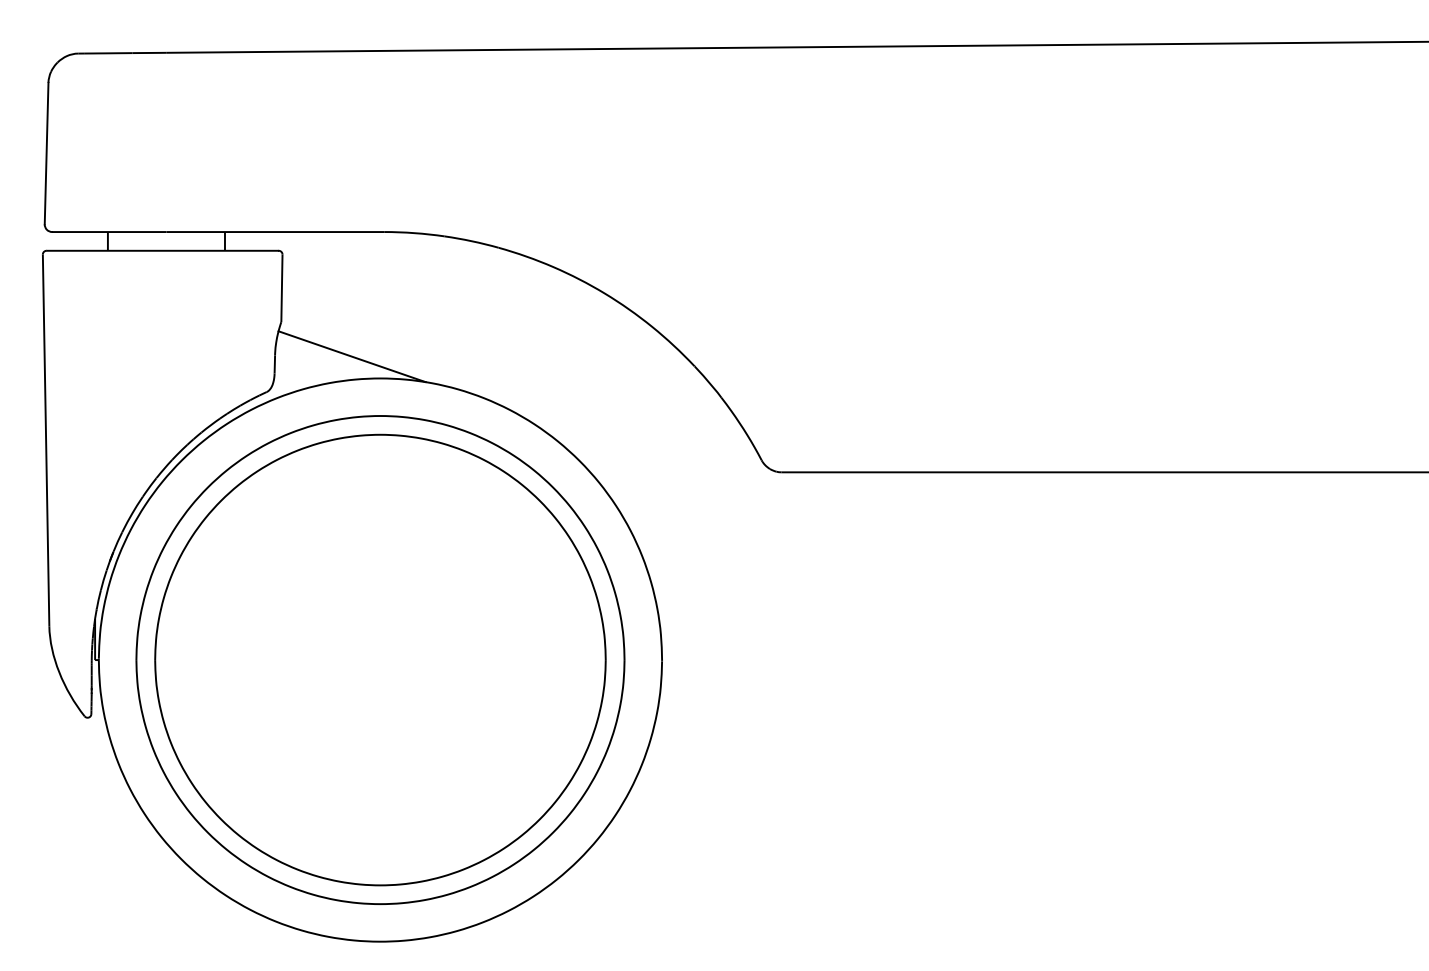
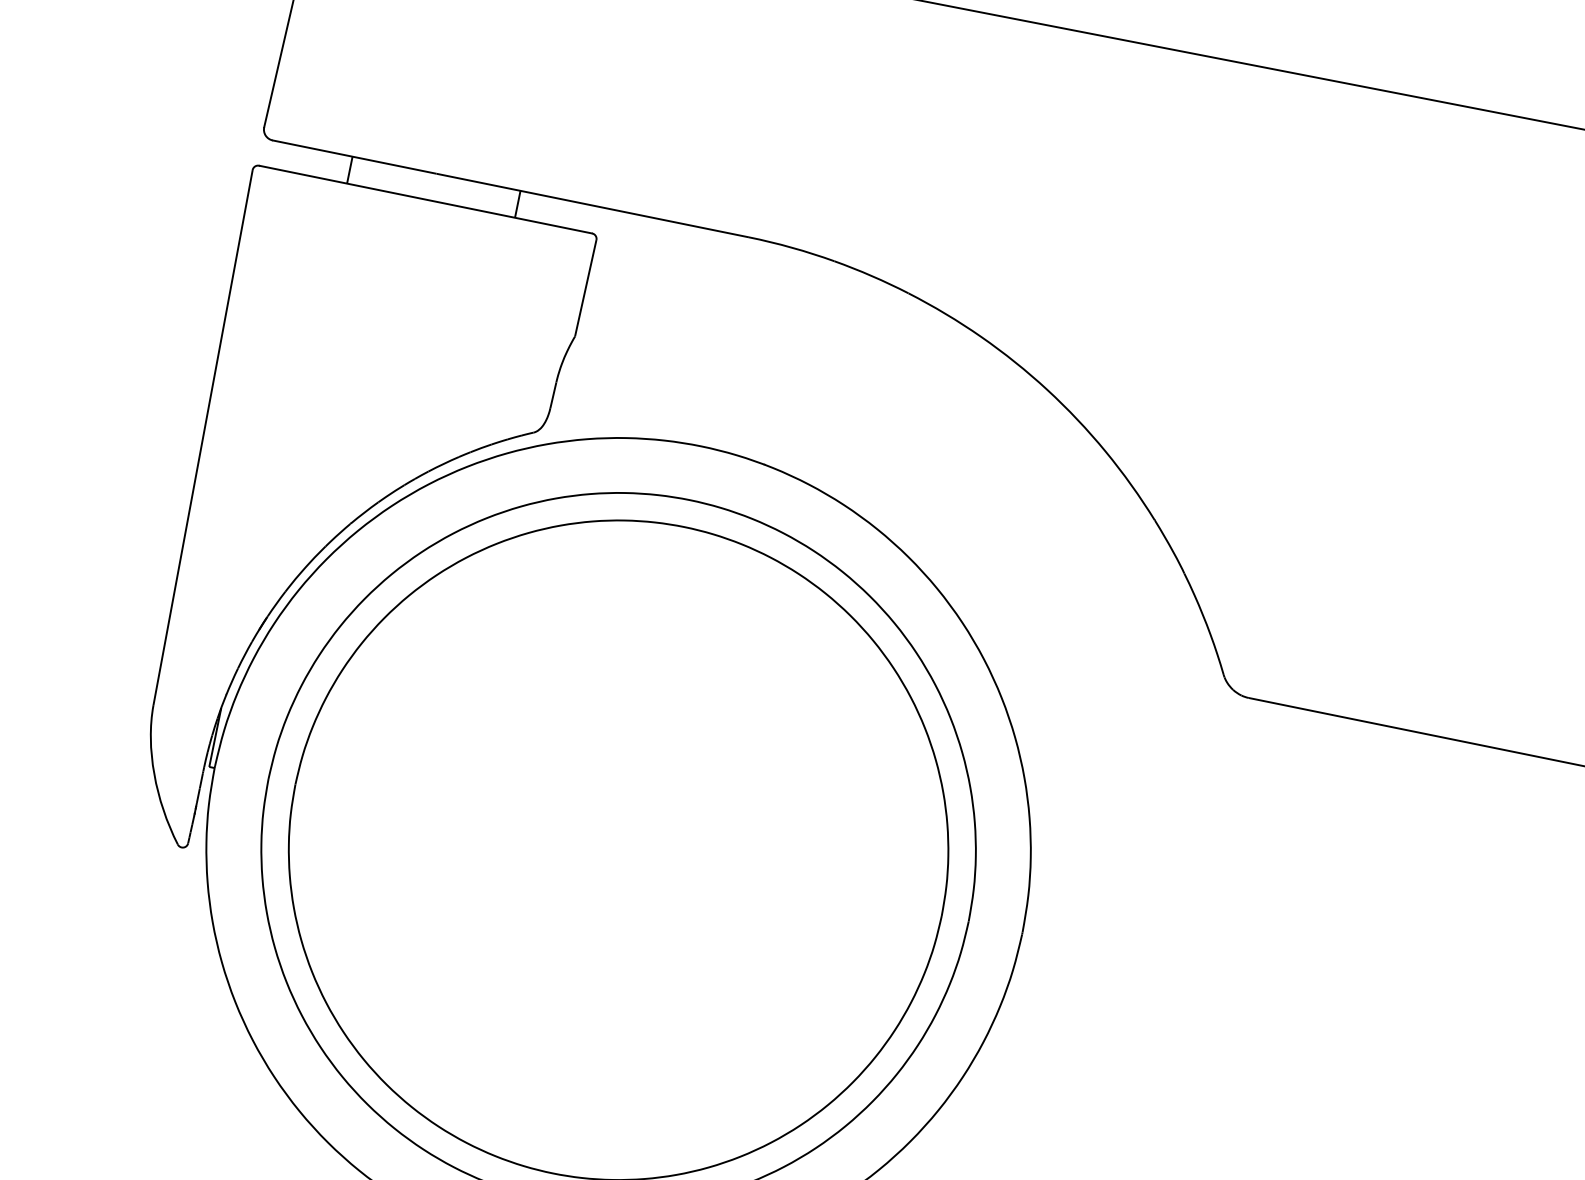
line: (351, 356) -> (665, 406), removed

